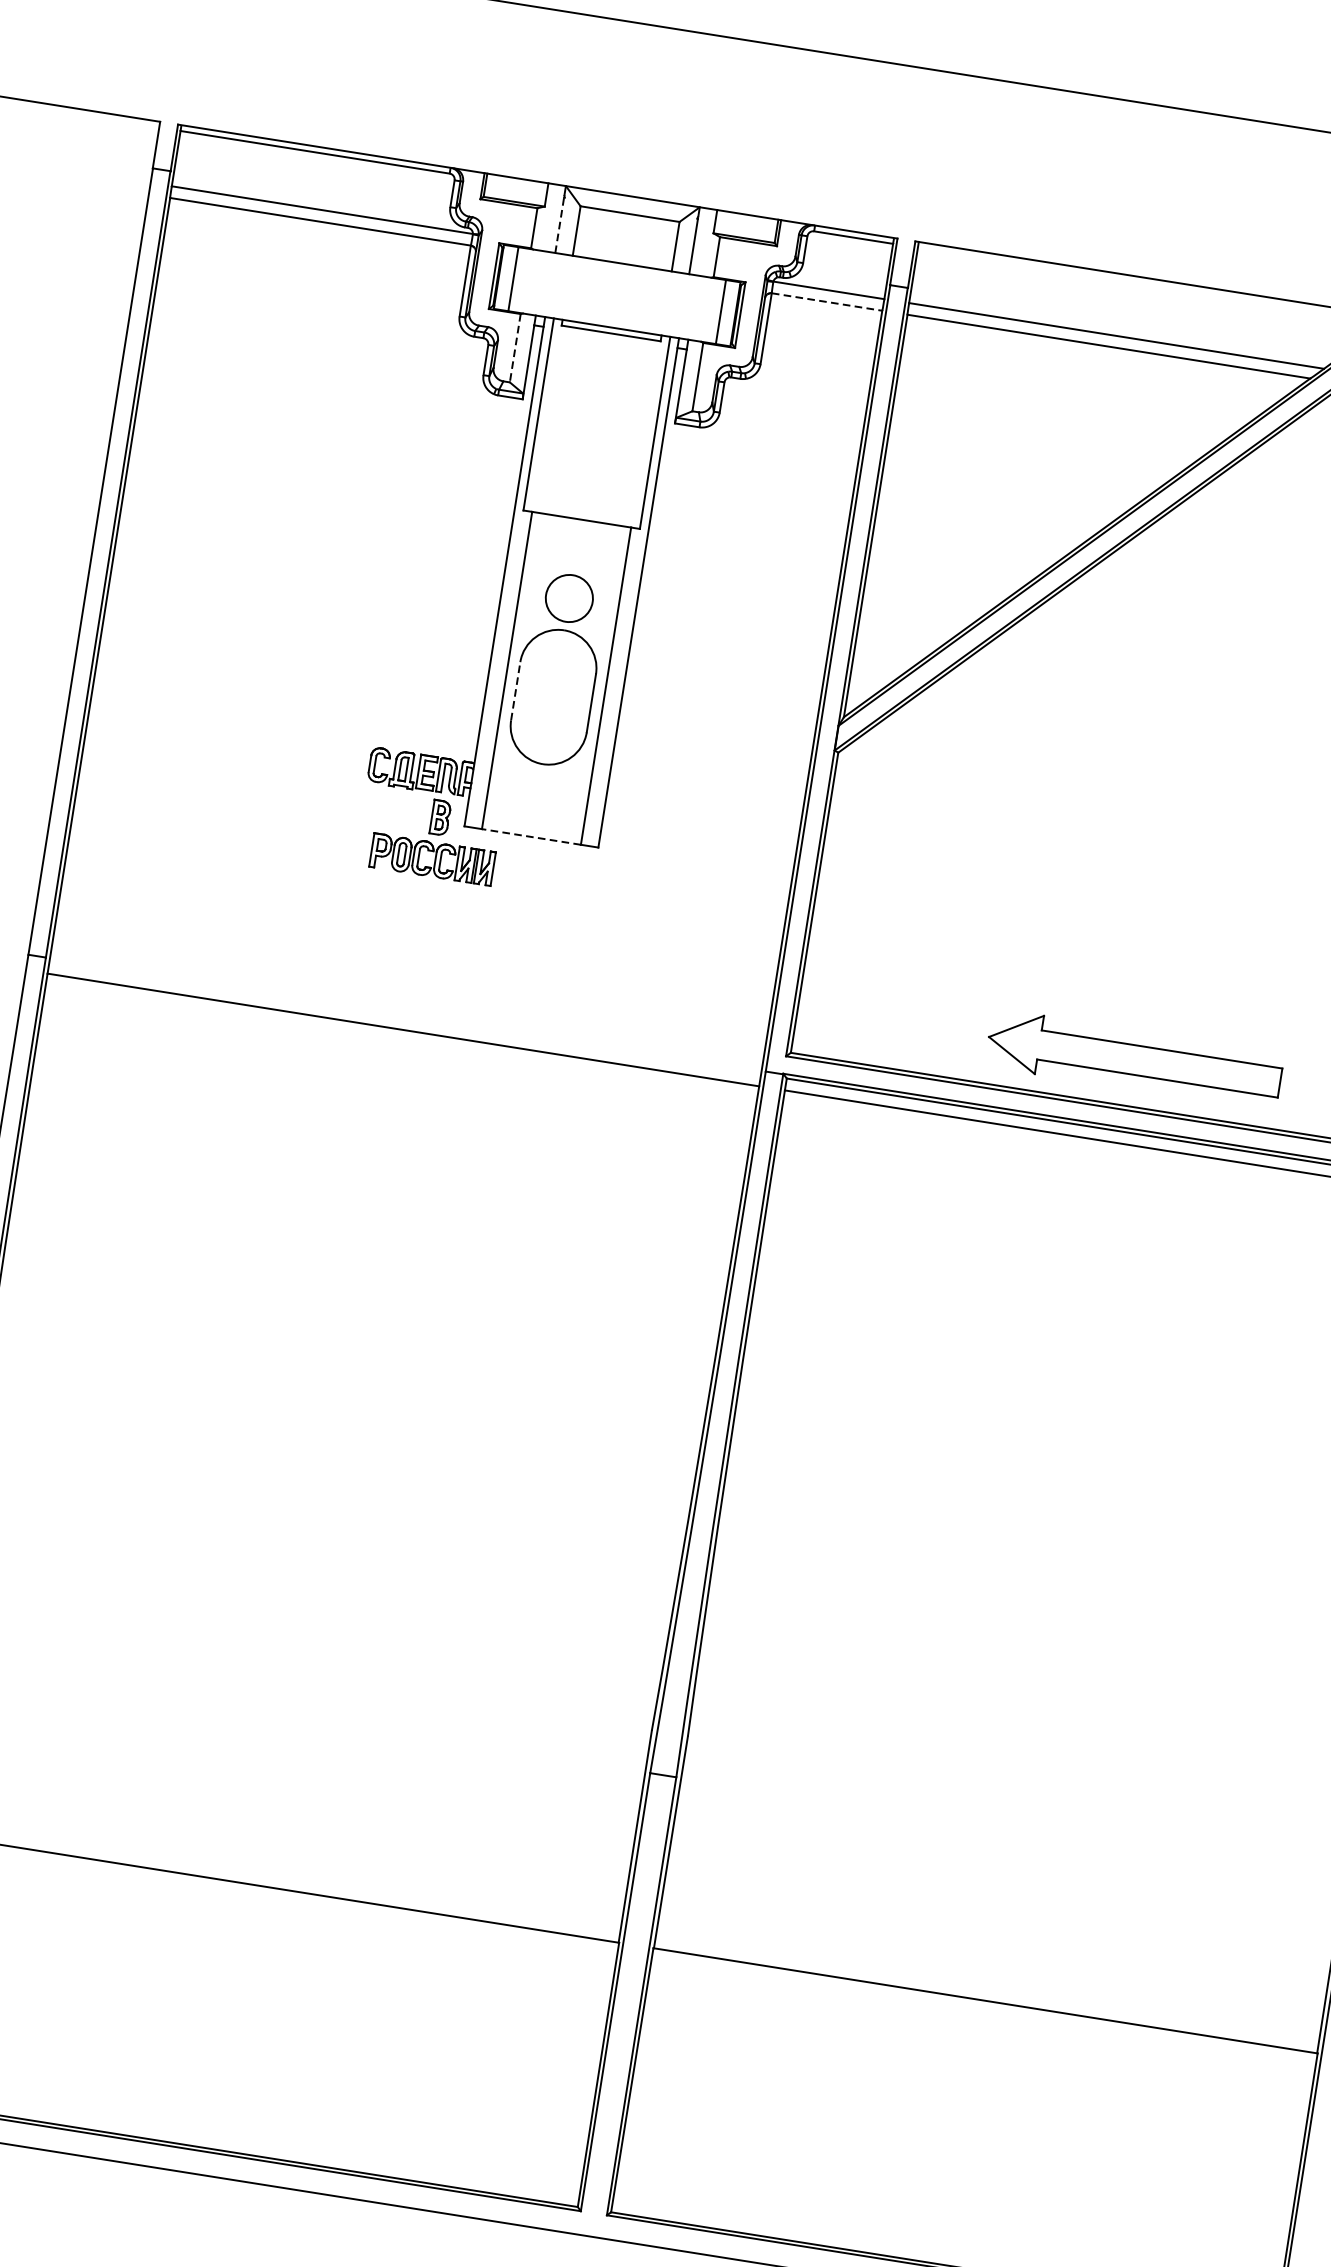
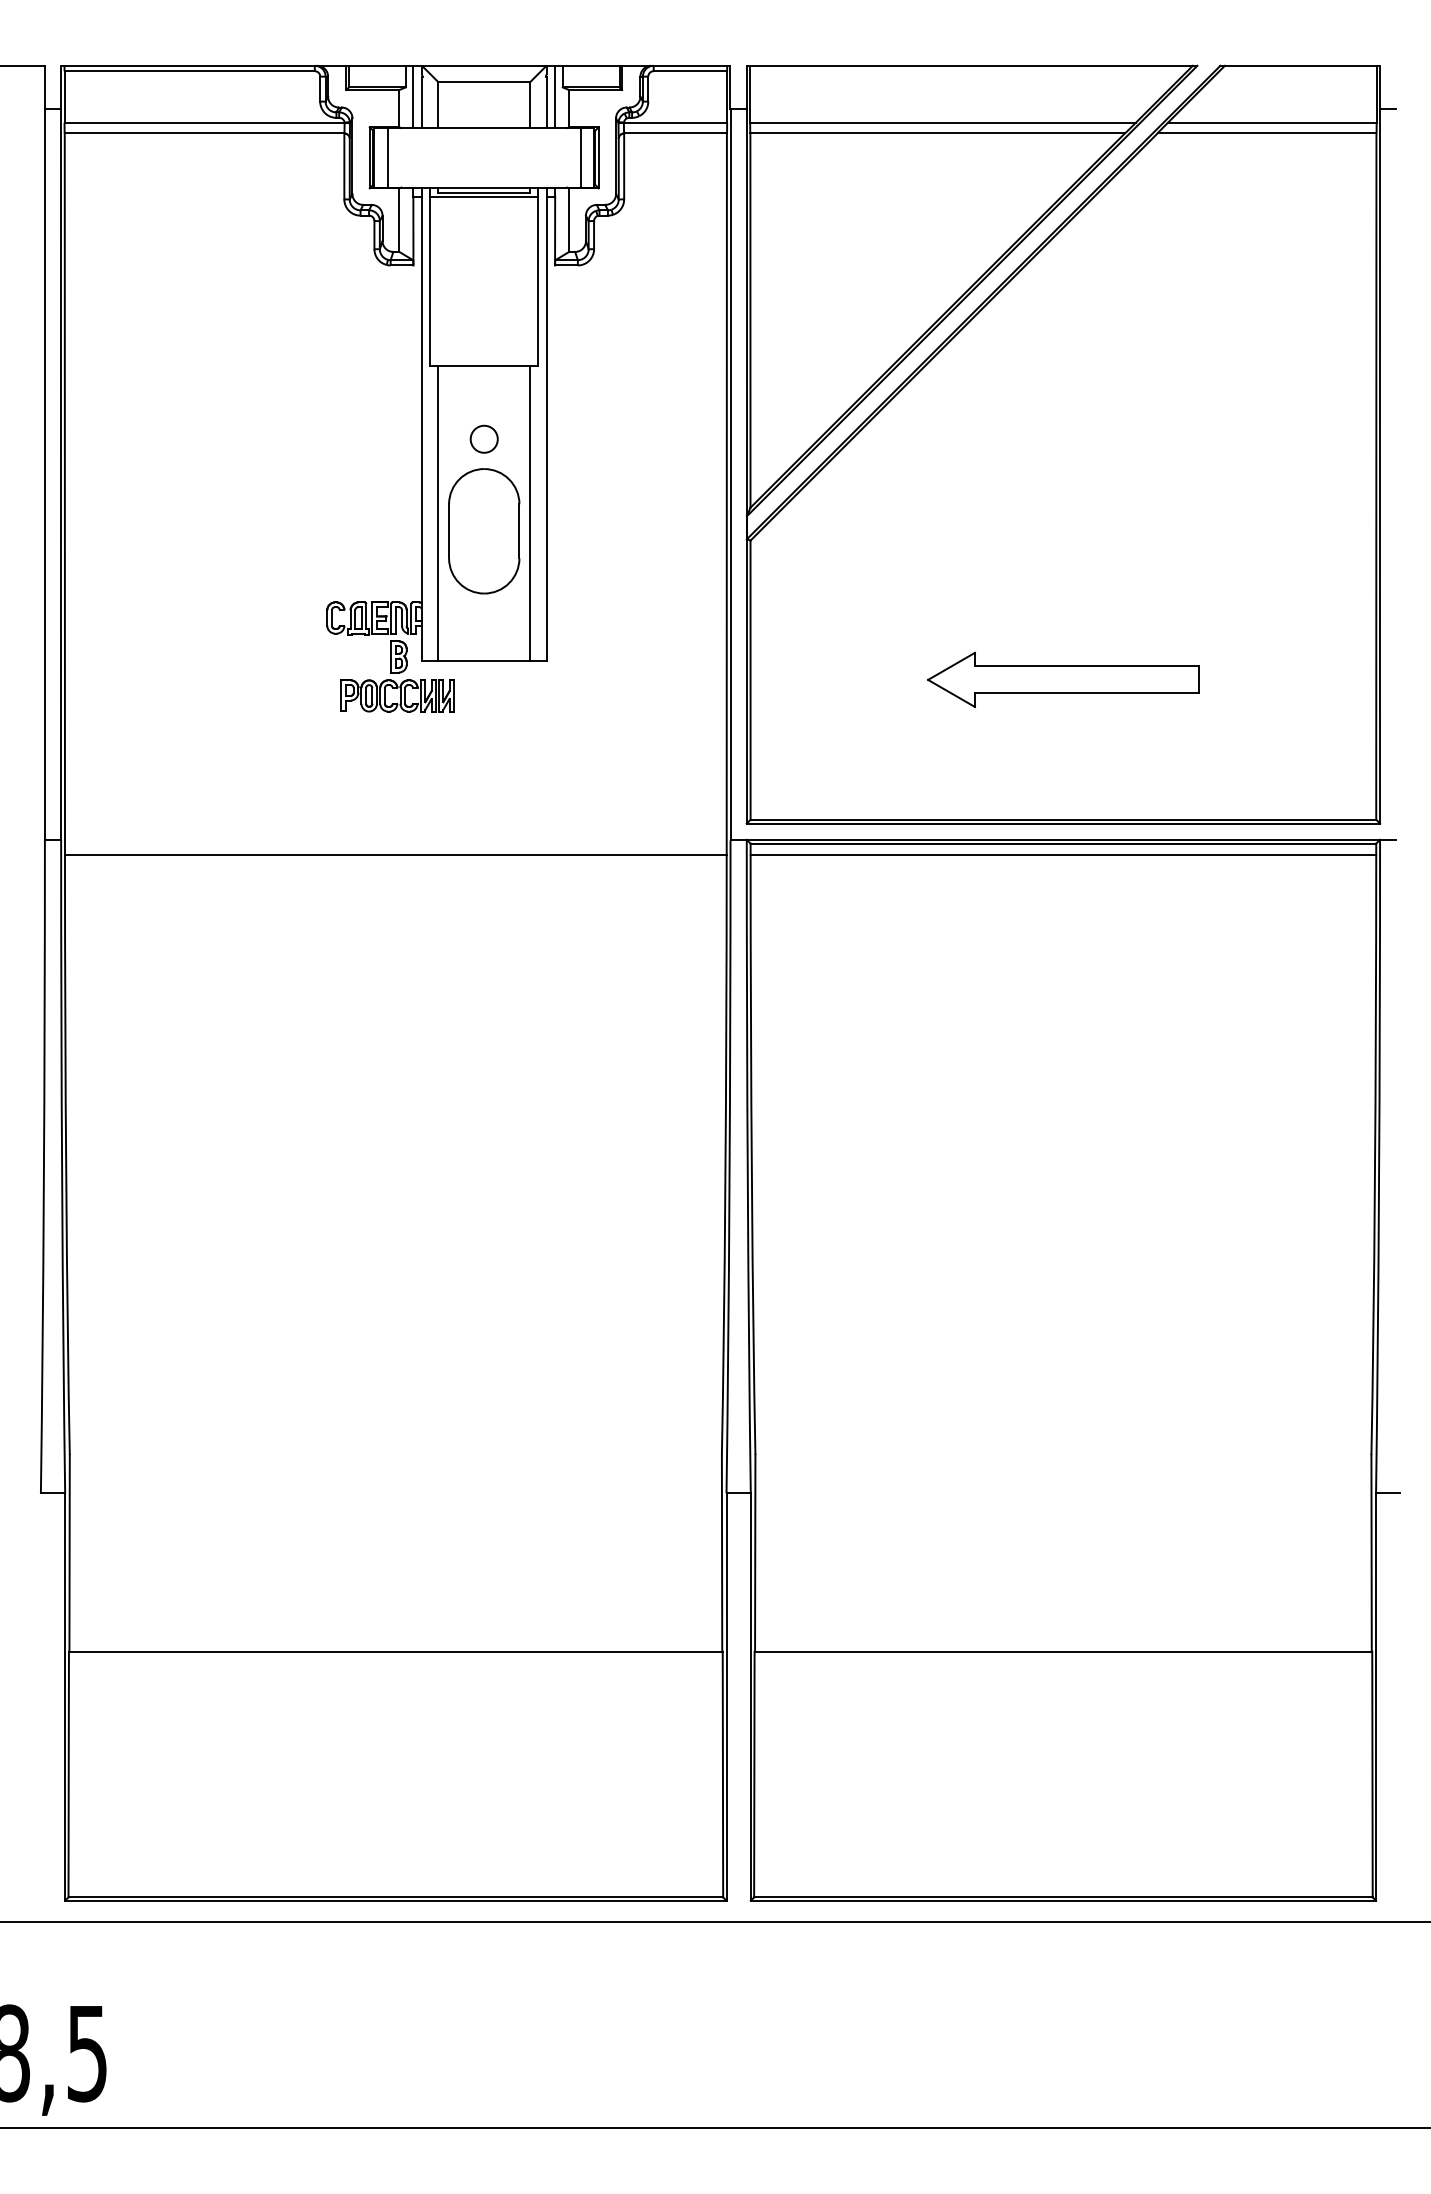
line: (551, 217) -> (413, 96), added
line: (560, 225) -> (422, 102), dashed -> solid
line: (704, 241) -> (555, 96), added
line: (828, 302) -> (676, 133), dashed -> solid
line: (610, 337) -> (484, 196), added
line: (515, 348) -> (399, 220), dashed -> solid
circle: (568, 597) -> (483, 438), size x0.62
line: (516, 690) -> (449, 530), dashed -> solid
line: (530, 837) -> (483, 661), dashed -> solid
part: (1134, 1059) -> (1063, 679), moved

